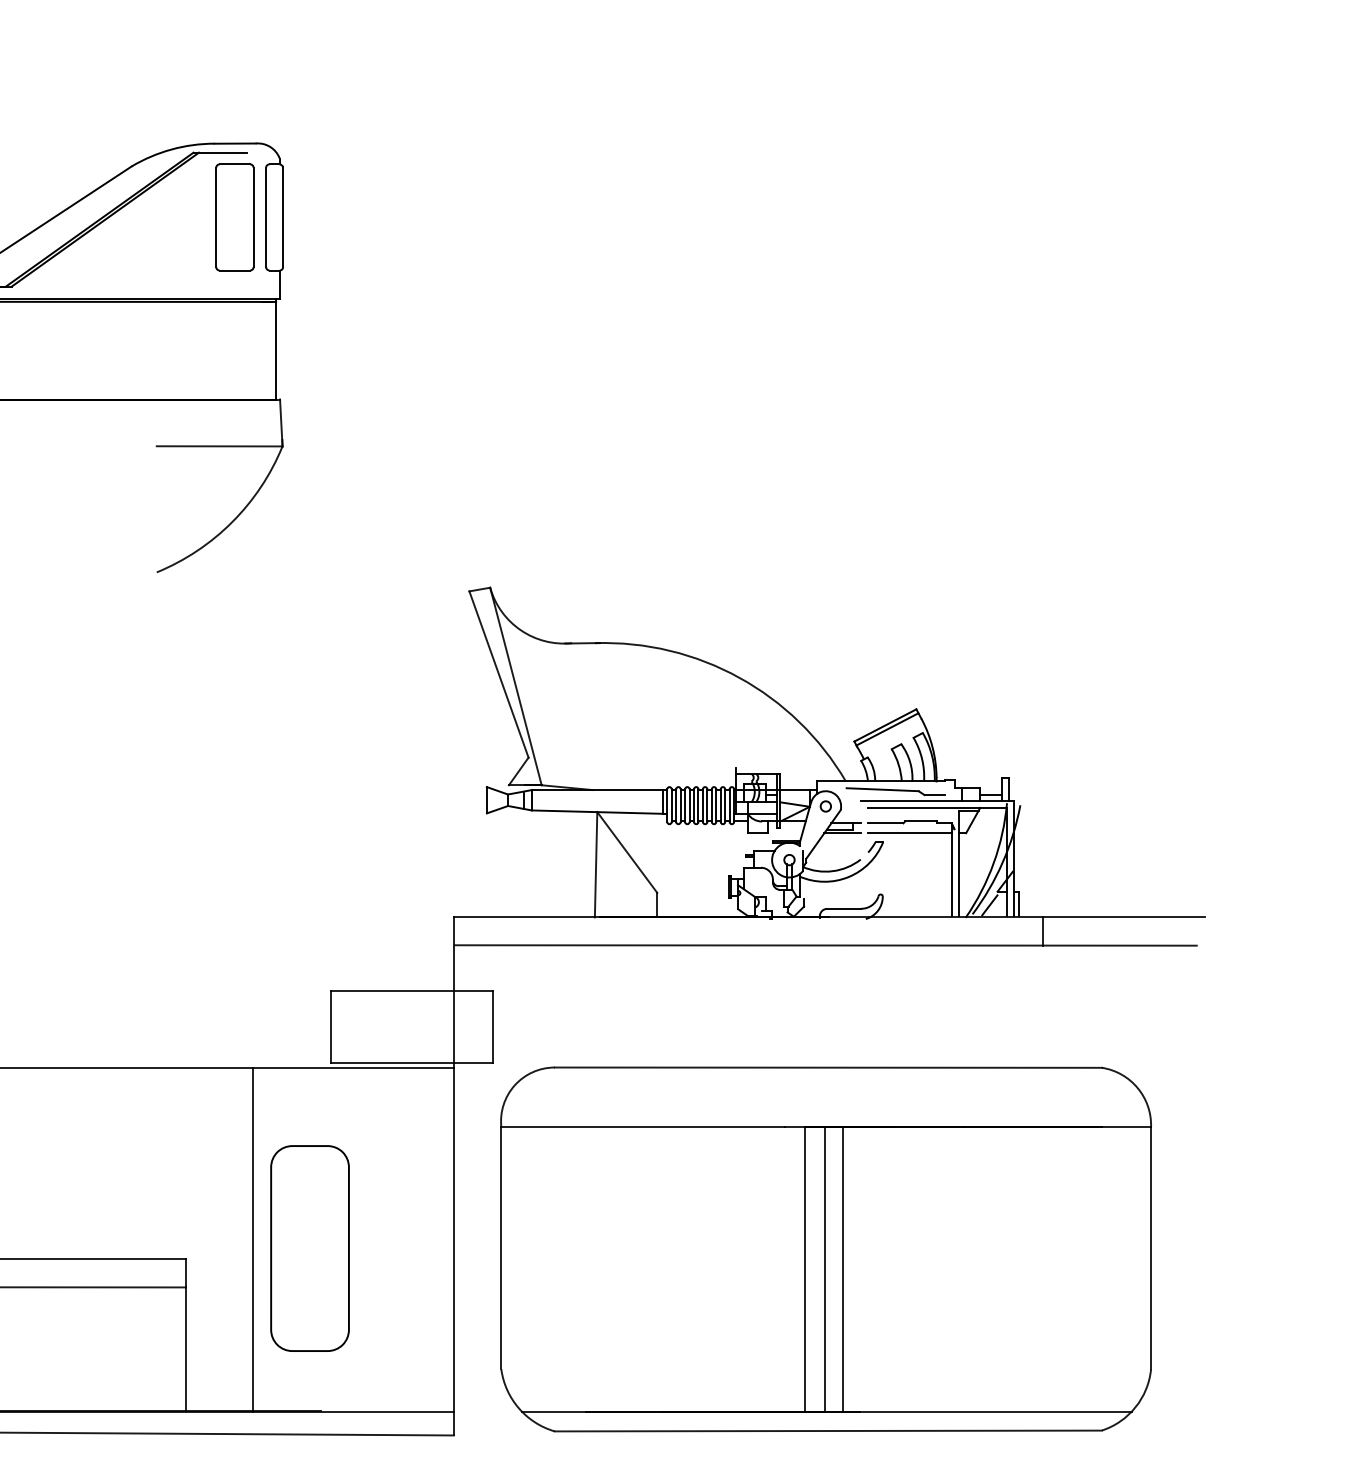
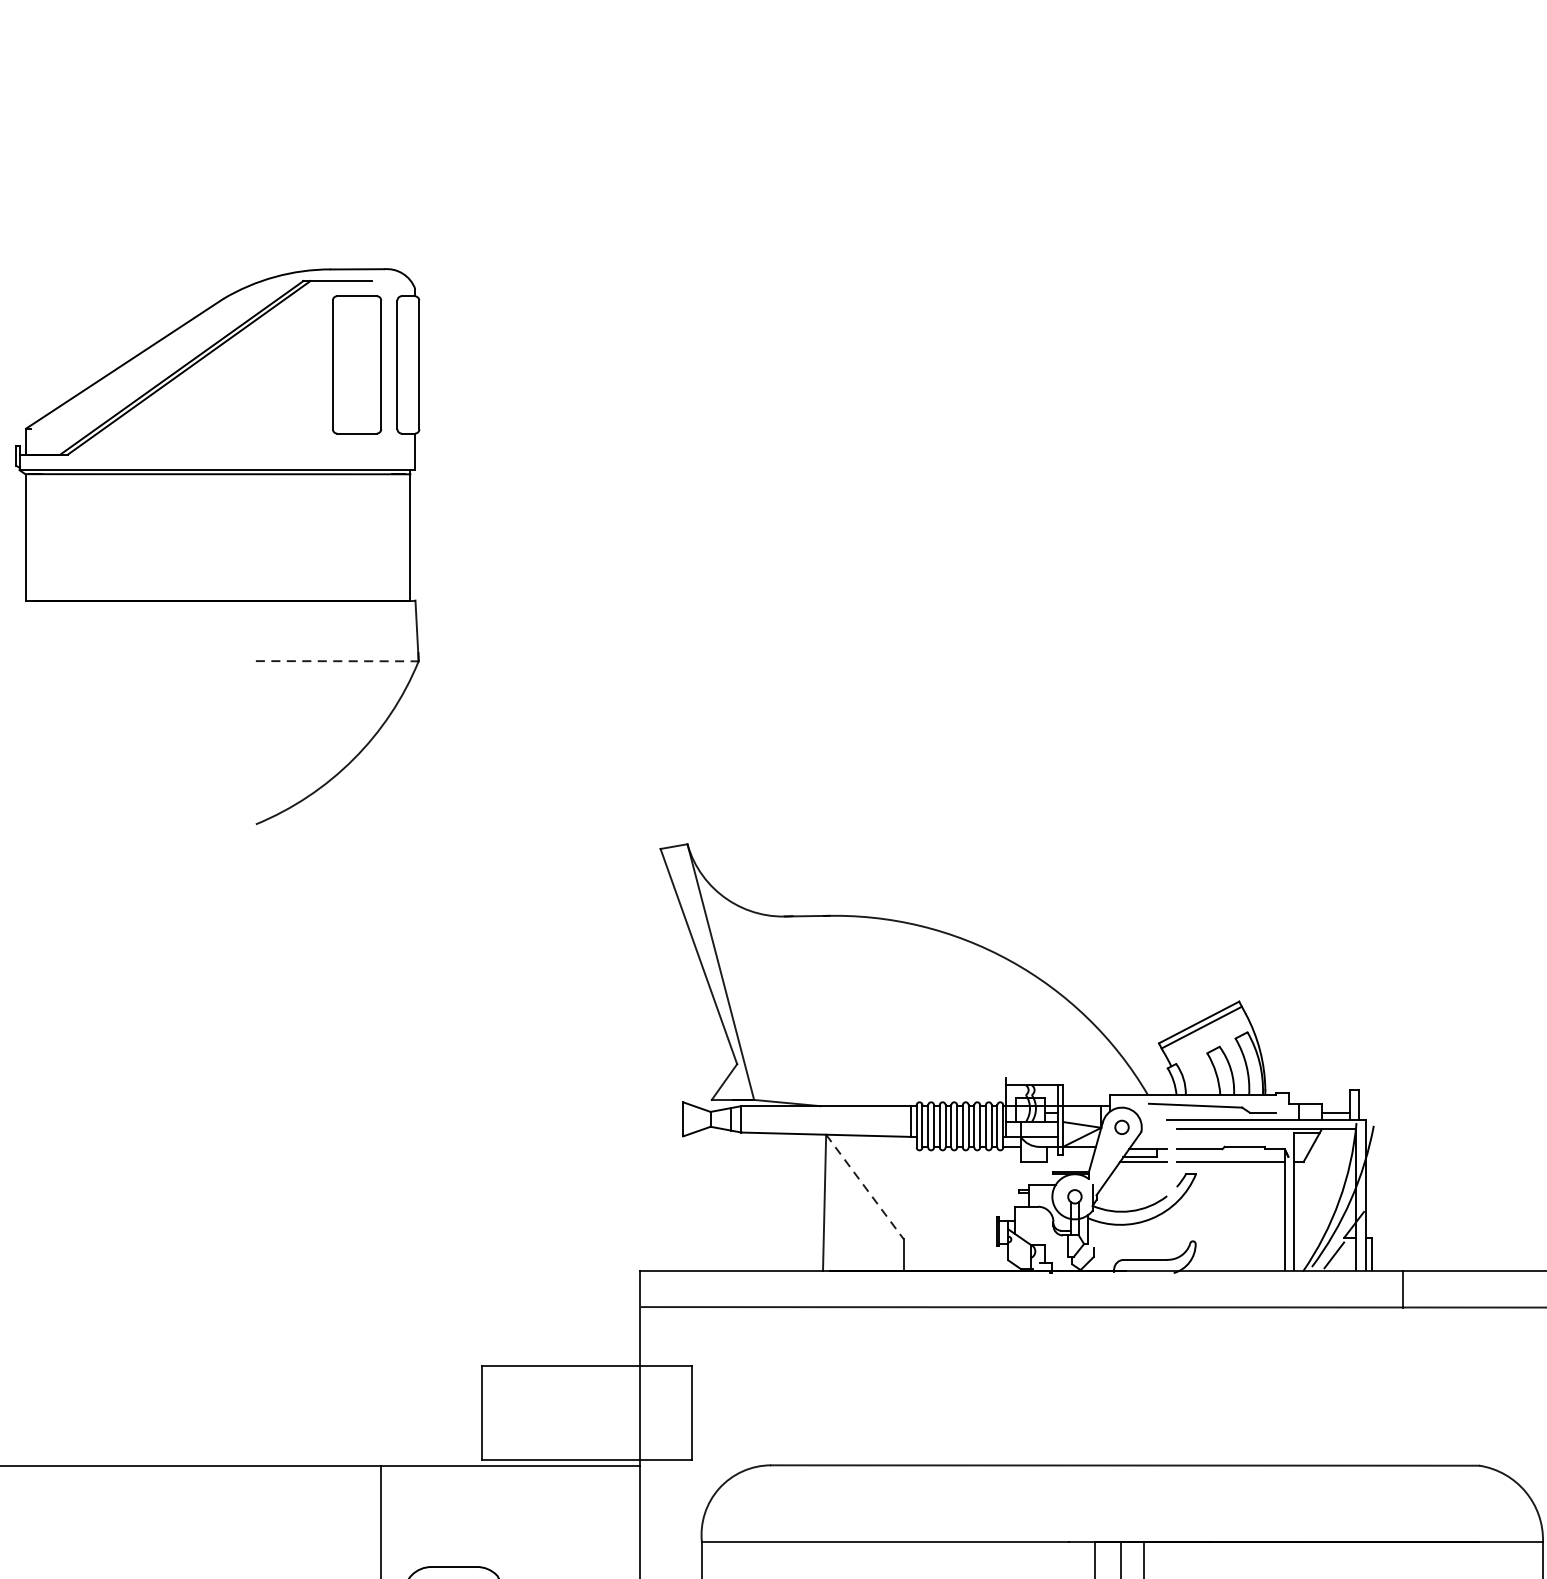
line: (219, 446) -> (337, 661), solid -> dashed
line: (627, 852) -> (865, 1186), solid -> dashed

